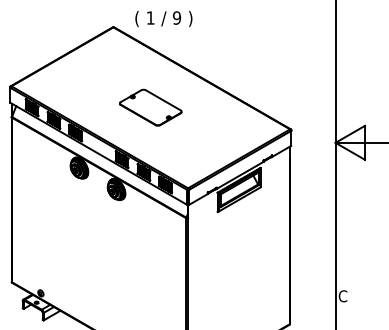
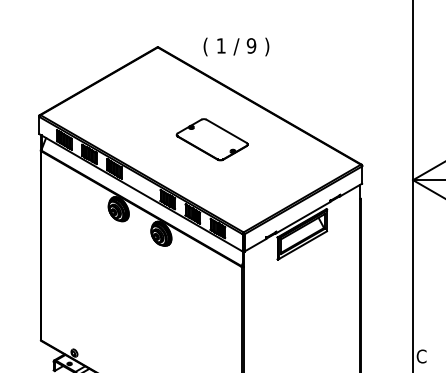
text: (163, 18) -> (236, 46), moved
part: (150, 107) -> (211, 139), moved

